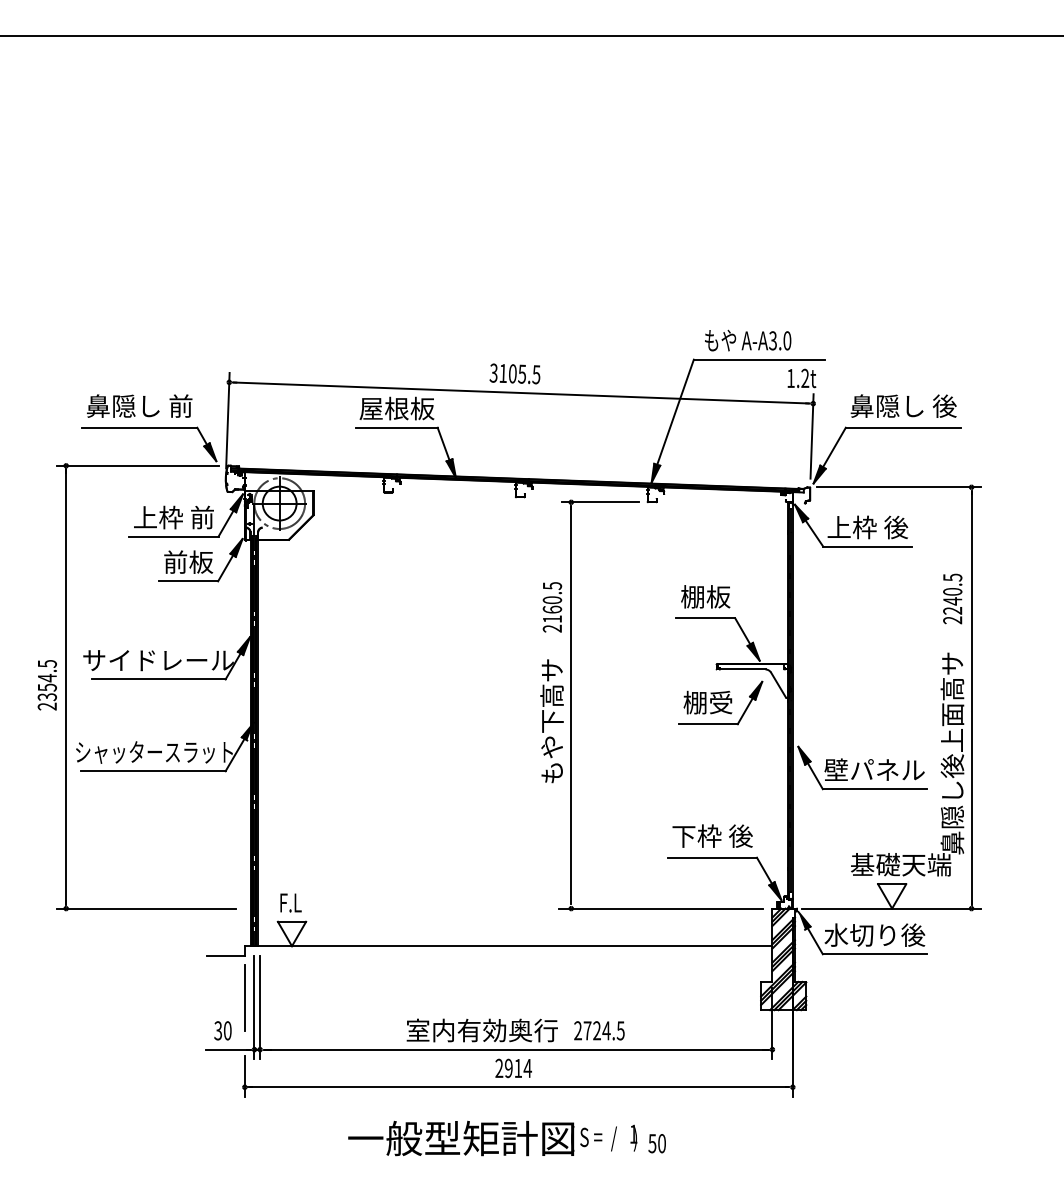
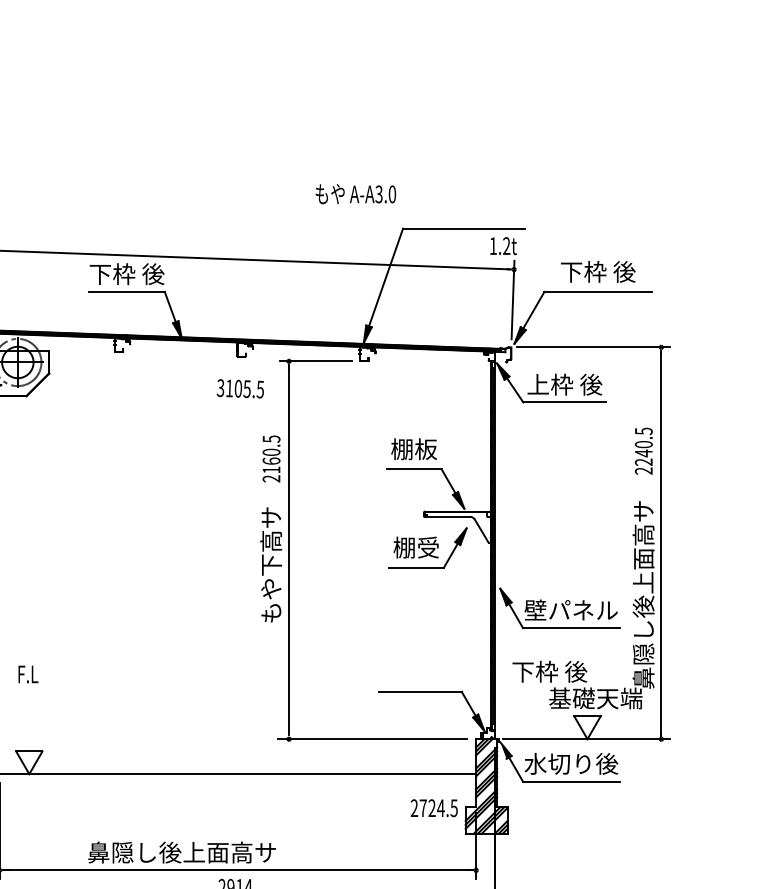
text: (748, 340) -> (356, 194), moved
text: (514, 373) -> (239, 388), moved
text: (903, 405) -> (598, 271), 鼻隠し 後 -> 下枠 後
text: (397, 408) -> (127, 274), 屋根板 -> 下枠 後
text: (712, 835) -> (549, 671), moved
text: (290, 902) -> (27, 673), moved
text: (456, 1030) -> (182, 852), 室内有効奥行 -> 鼻隠し後上面高サ
text: (599, 1030) -> (434, 807), moved

